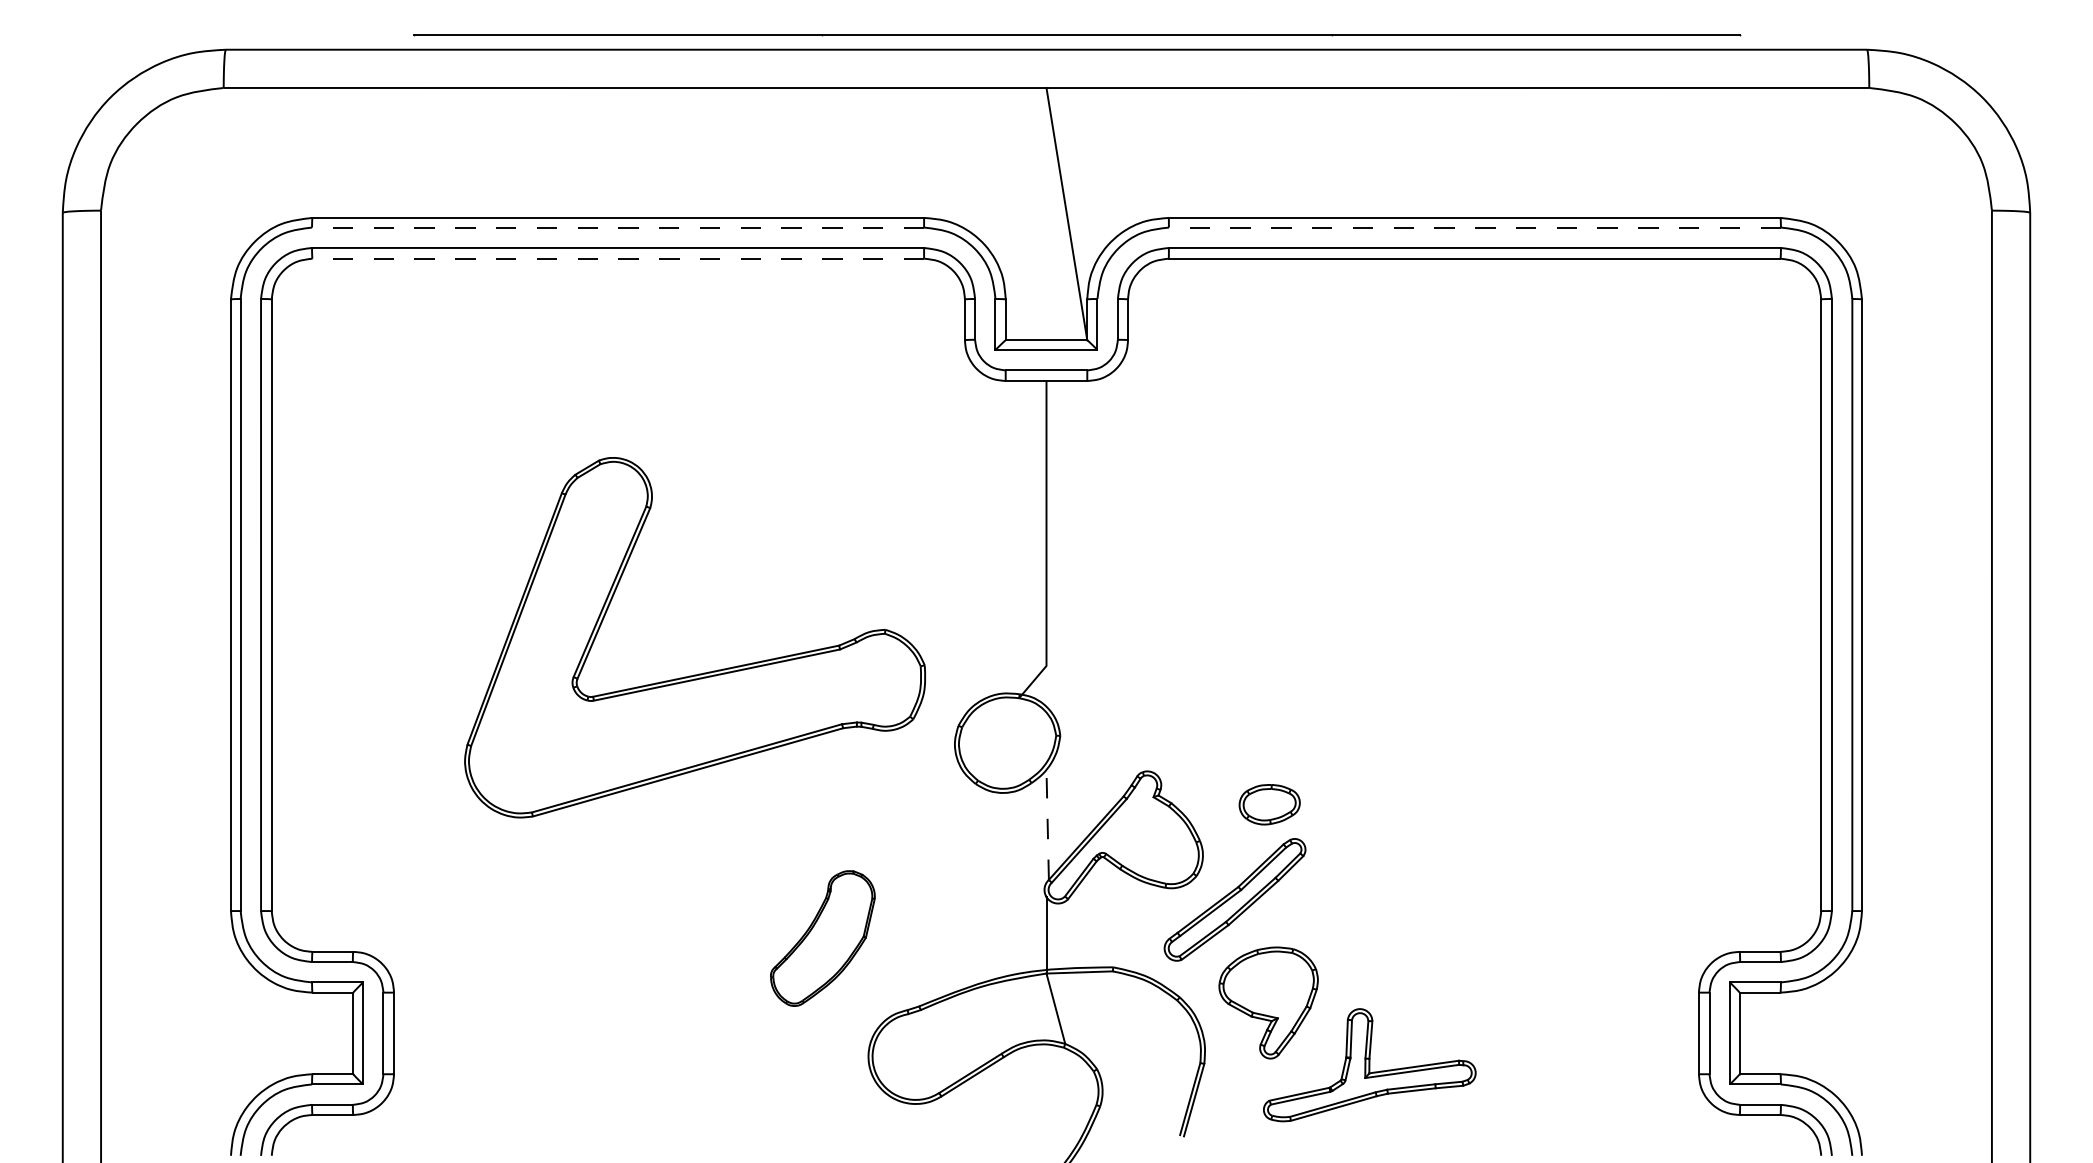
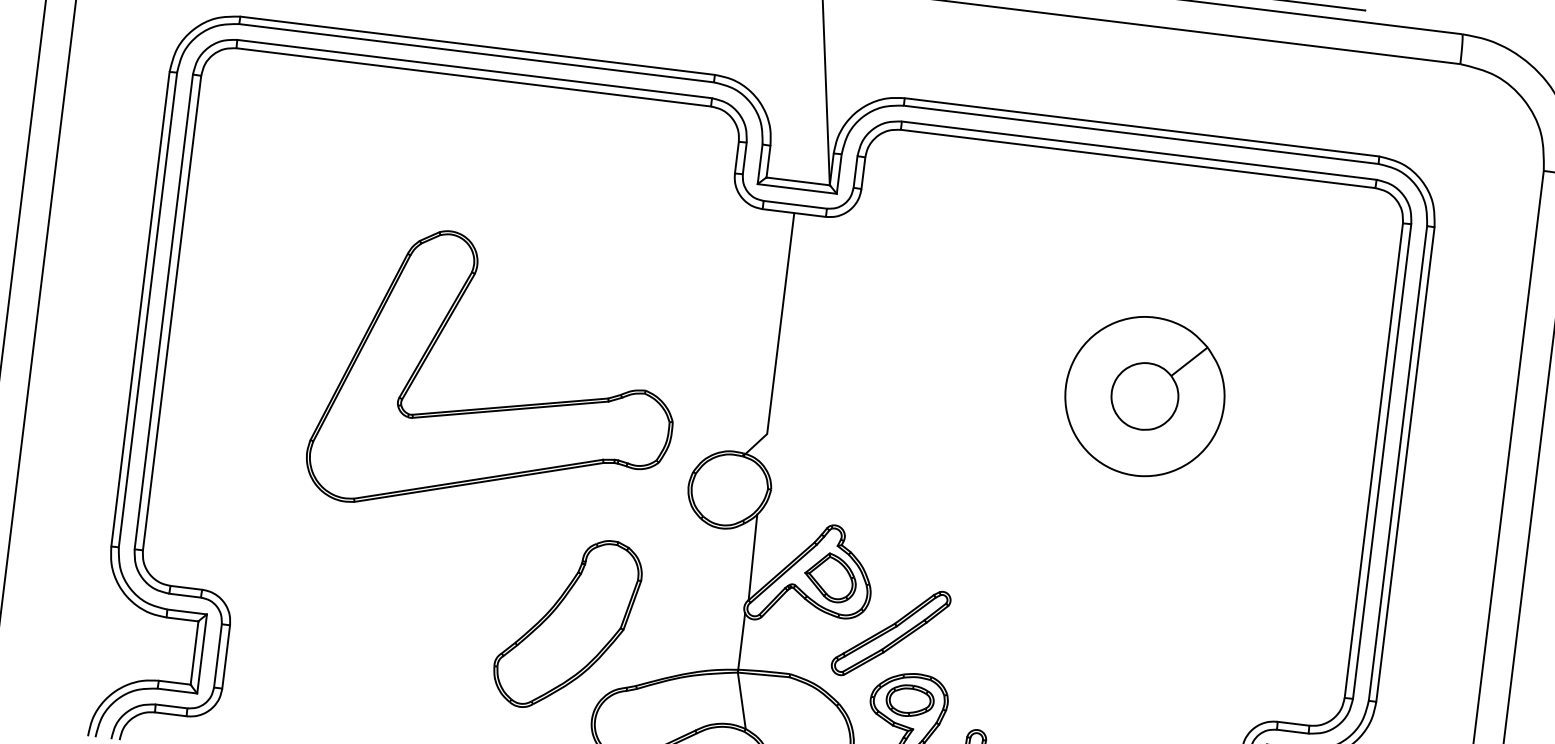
line: (617, 227) -> (476, 53), dashed -> solid
line: (1474, 227) -> (1140, 134), dashed -> solid
line: (618, 258) -> (474, 77), dashed -> solid
part: (1520, 559) -> (1144, 396), added
part: (1269, 804) -> (909, 700), moved
line: (1047, 824) -> (752, 557), dashed -> solid
part: (1149, 837) -> (830, 576), added
part: (822, 938) -> (567, 624), size x1.67

